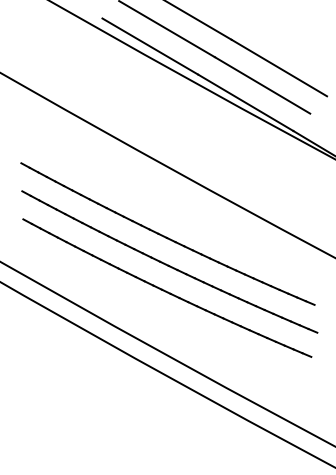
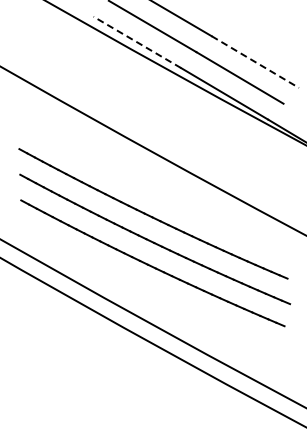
line: (150, 46) -> (137, 42), solid -> dashed
line: (279, 68) -> (255, 62), solid -> dashed

